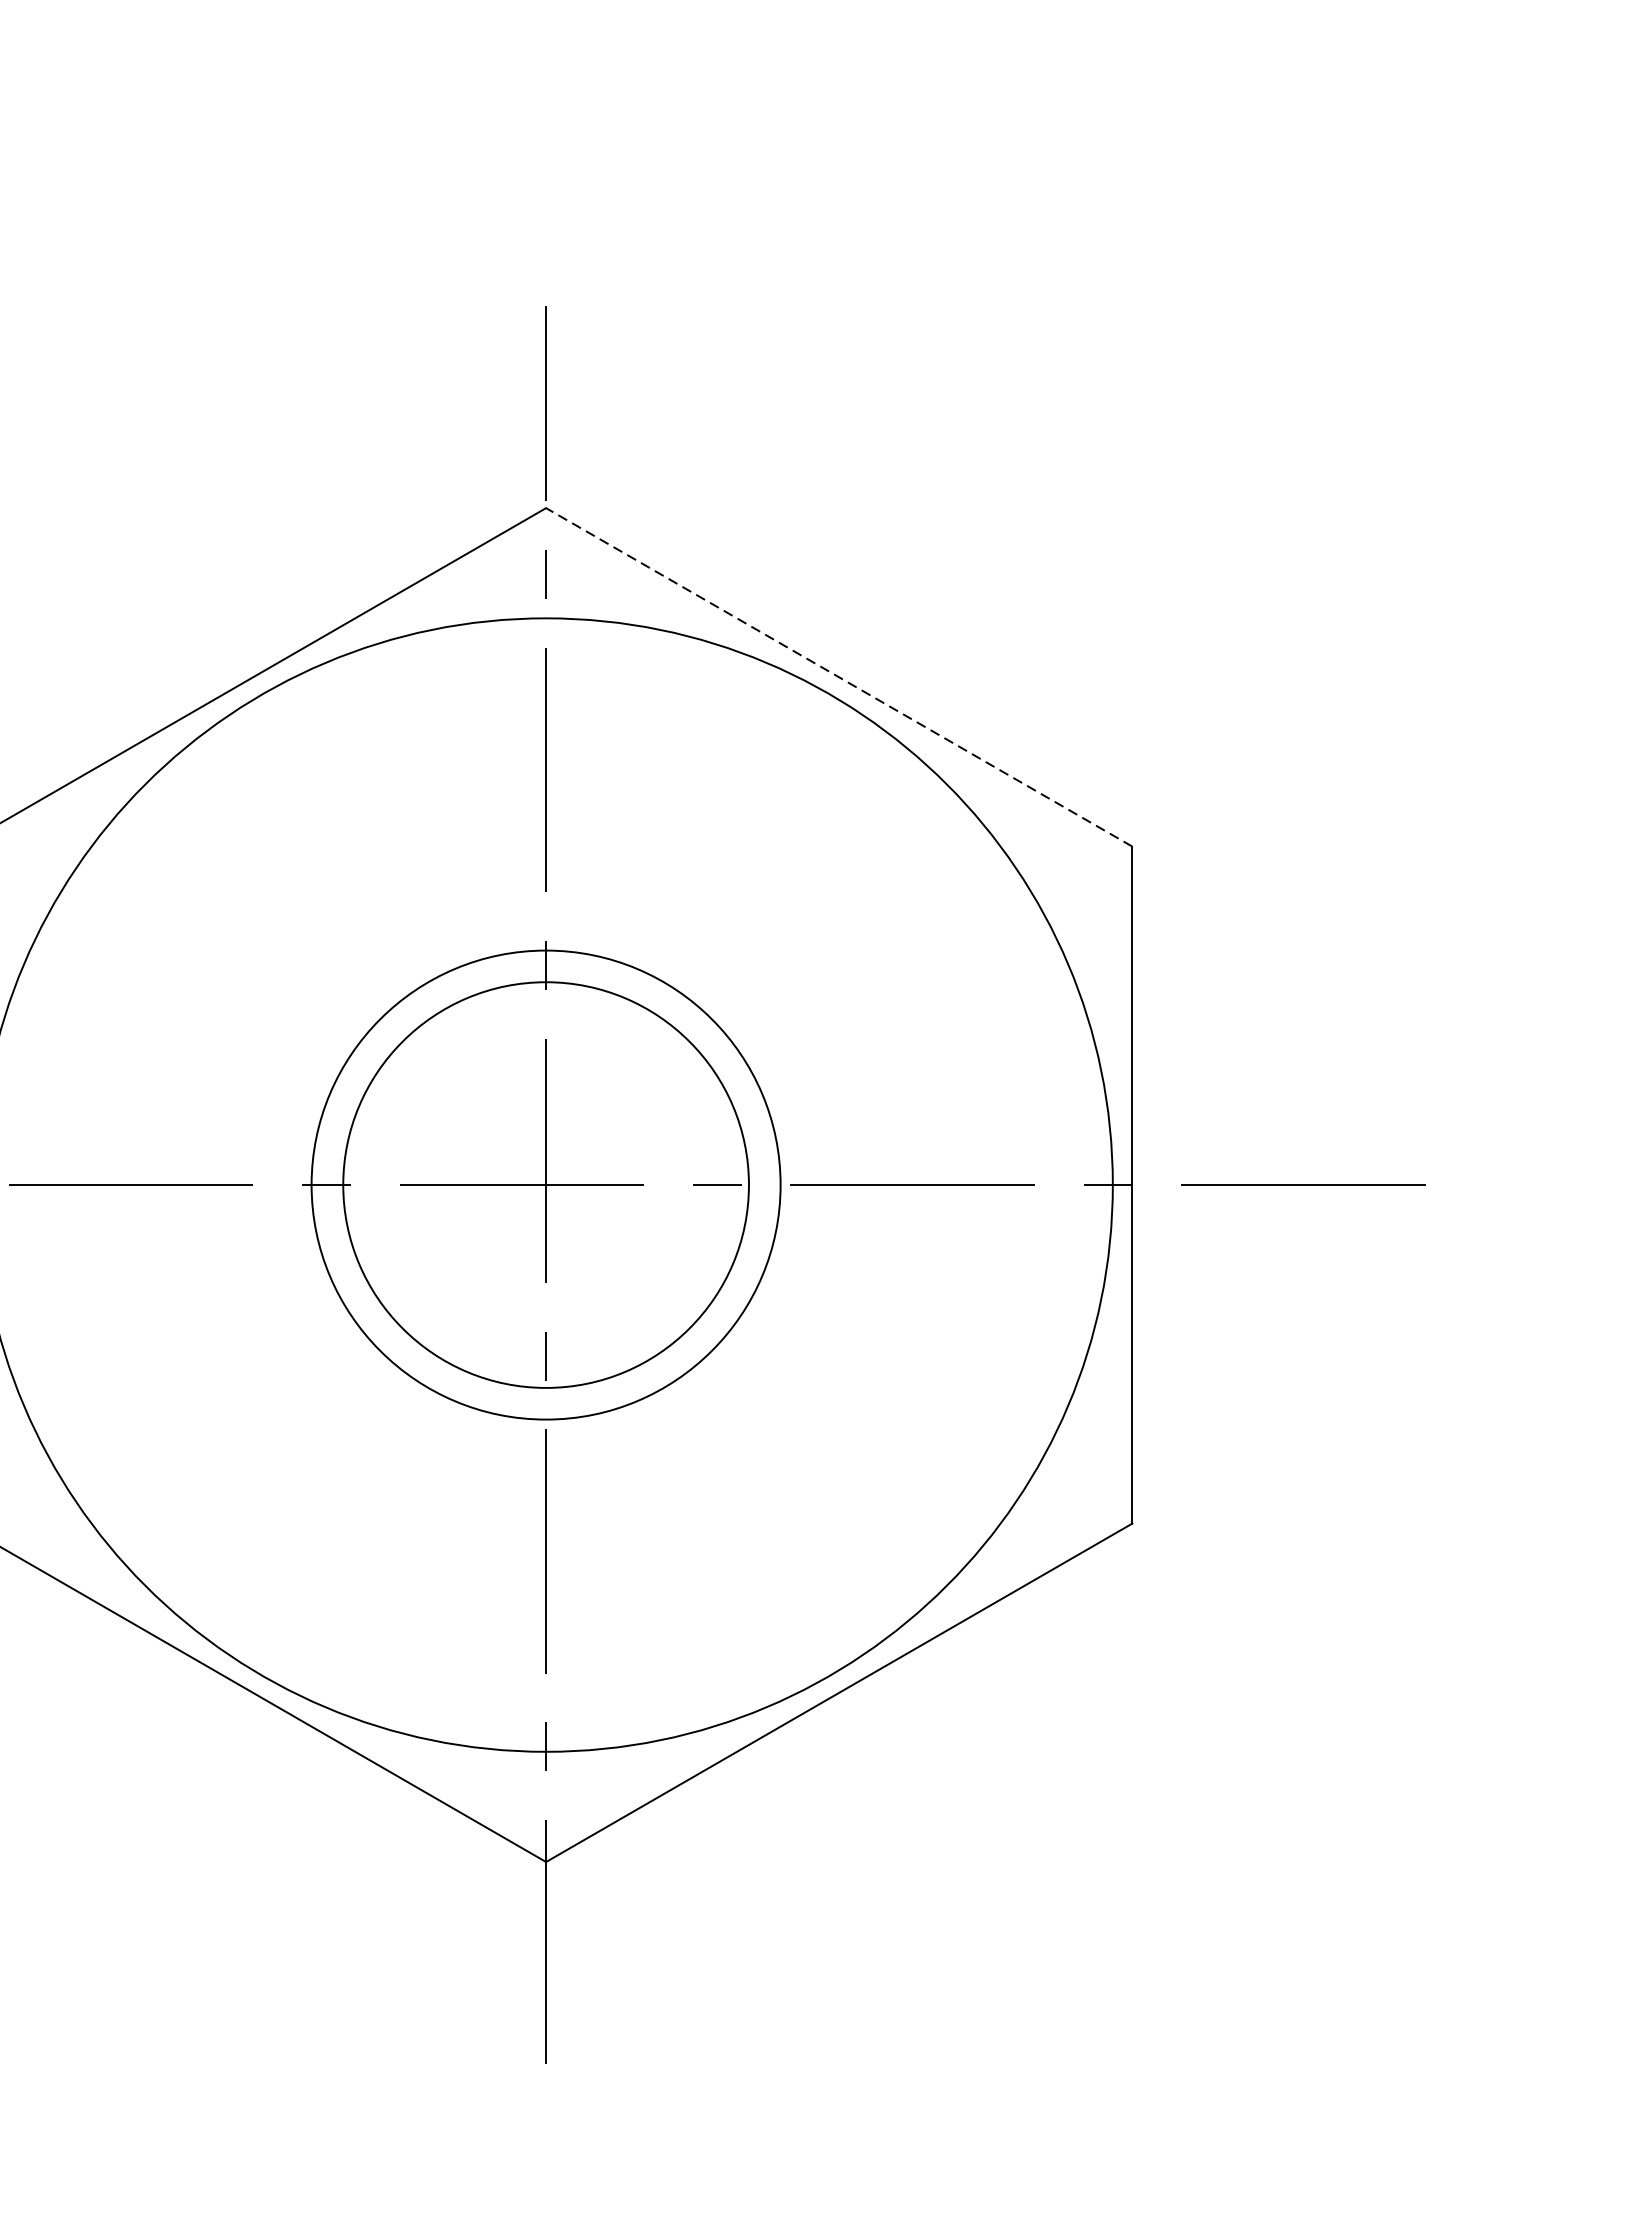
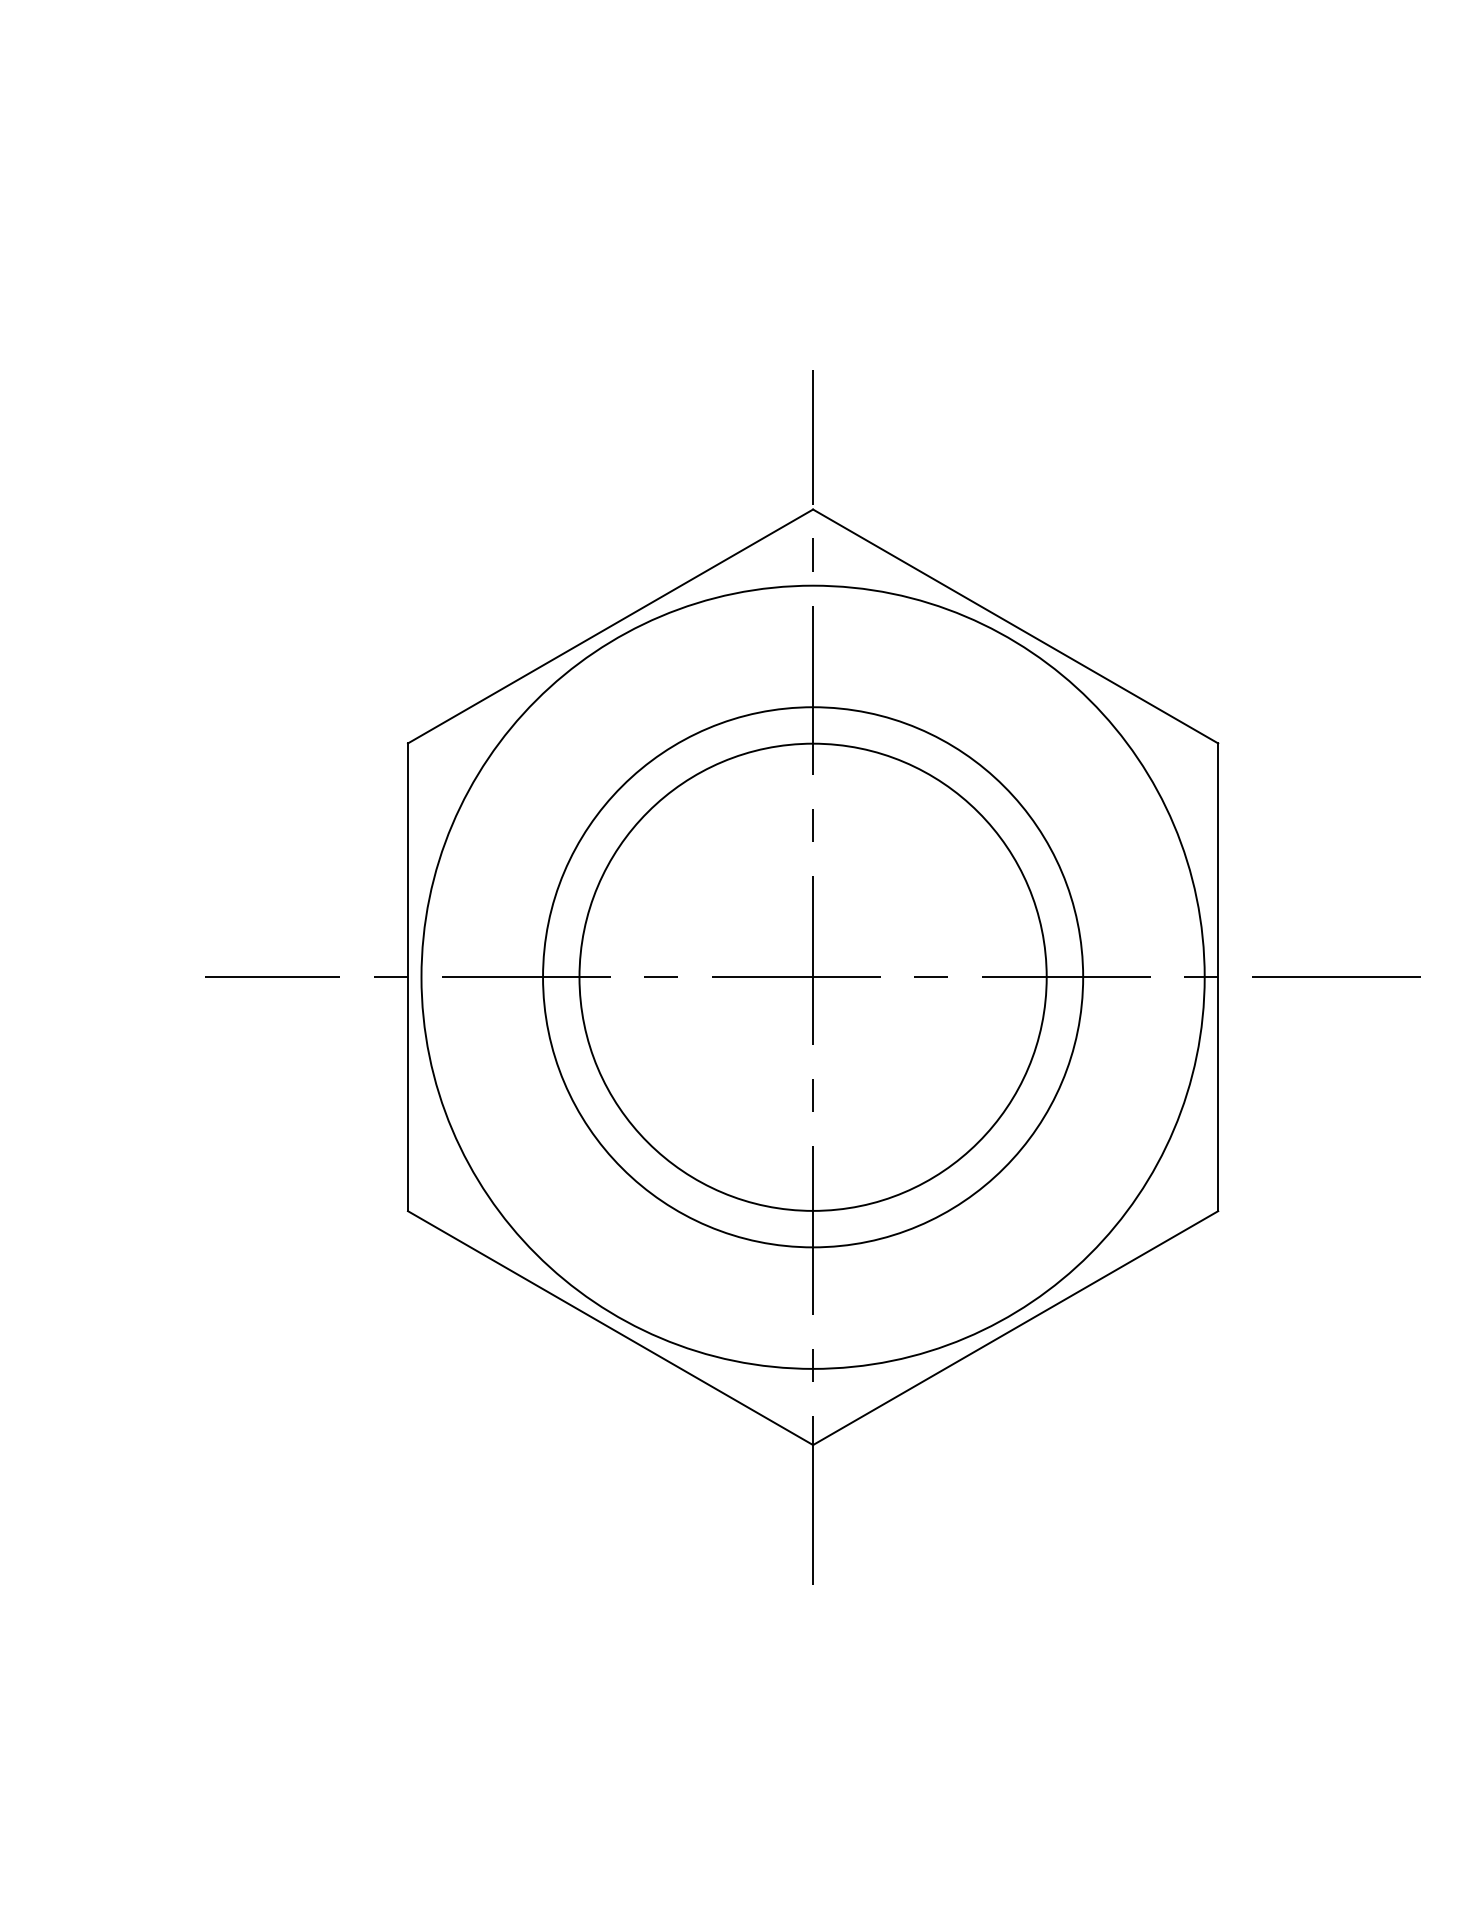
line: (839, 677) -> (1015, 626), dashed -> solid
circle: (545, 1183) -> (812, 976), size x1.67
circle: (546, 1185) -> (813, 977), size x1.67

